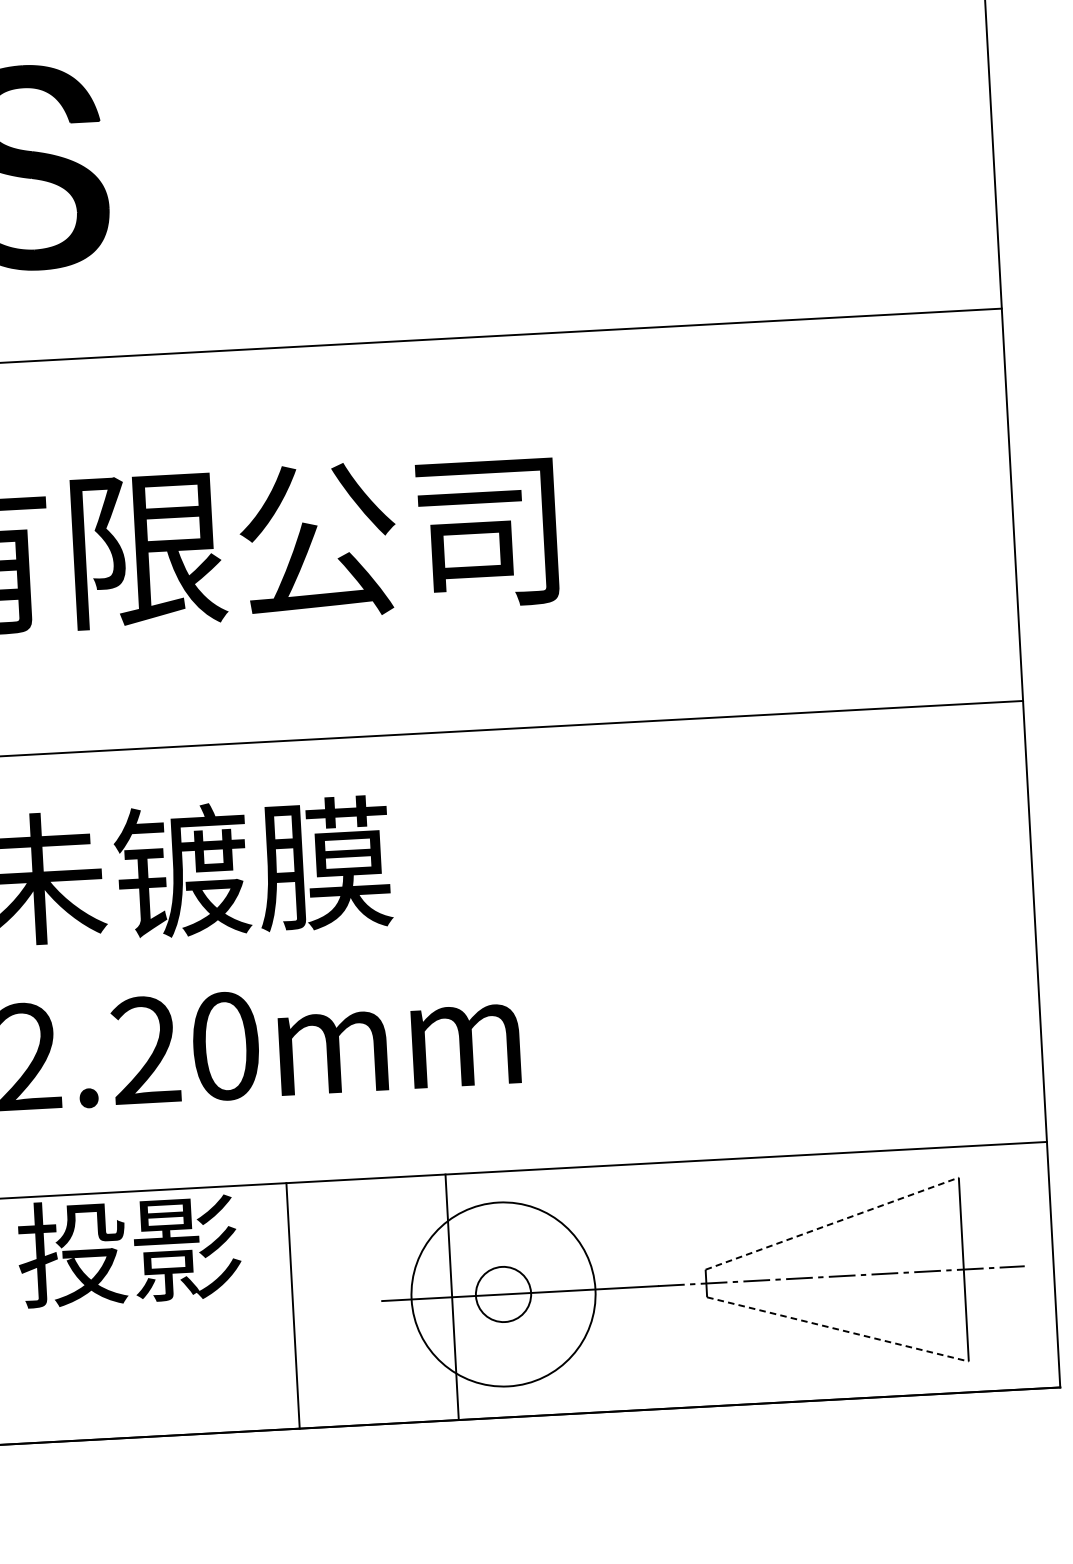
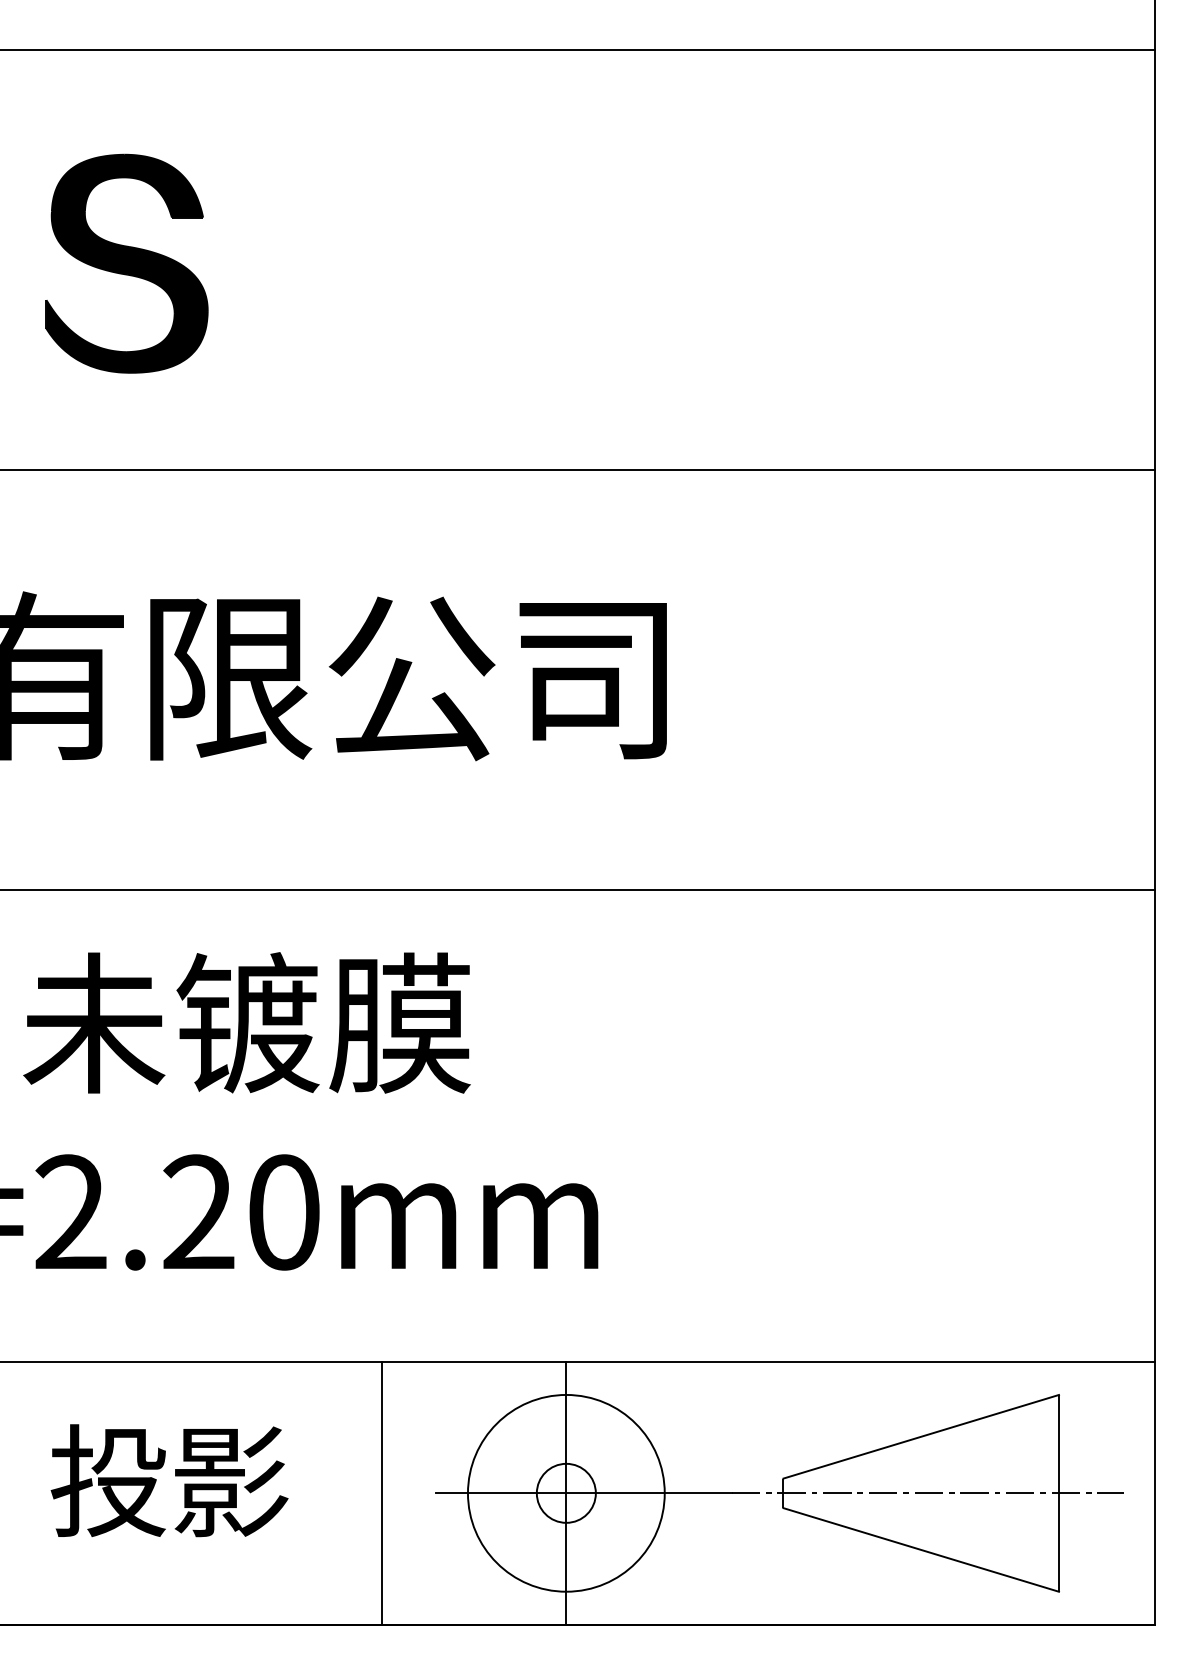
line: (832, 1223) -> (921, 1436), dashed -> solid
text: (129, 1250) -> (169, 1480), moved
line: (452, 1296) -> (566, 1492), moved
line: (293, 1305) -> (382, 1492), moved
line: (838, 1328) -> (921, 1549), dashed -> solid

